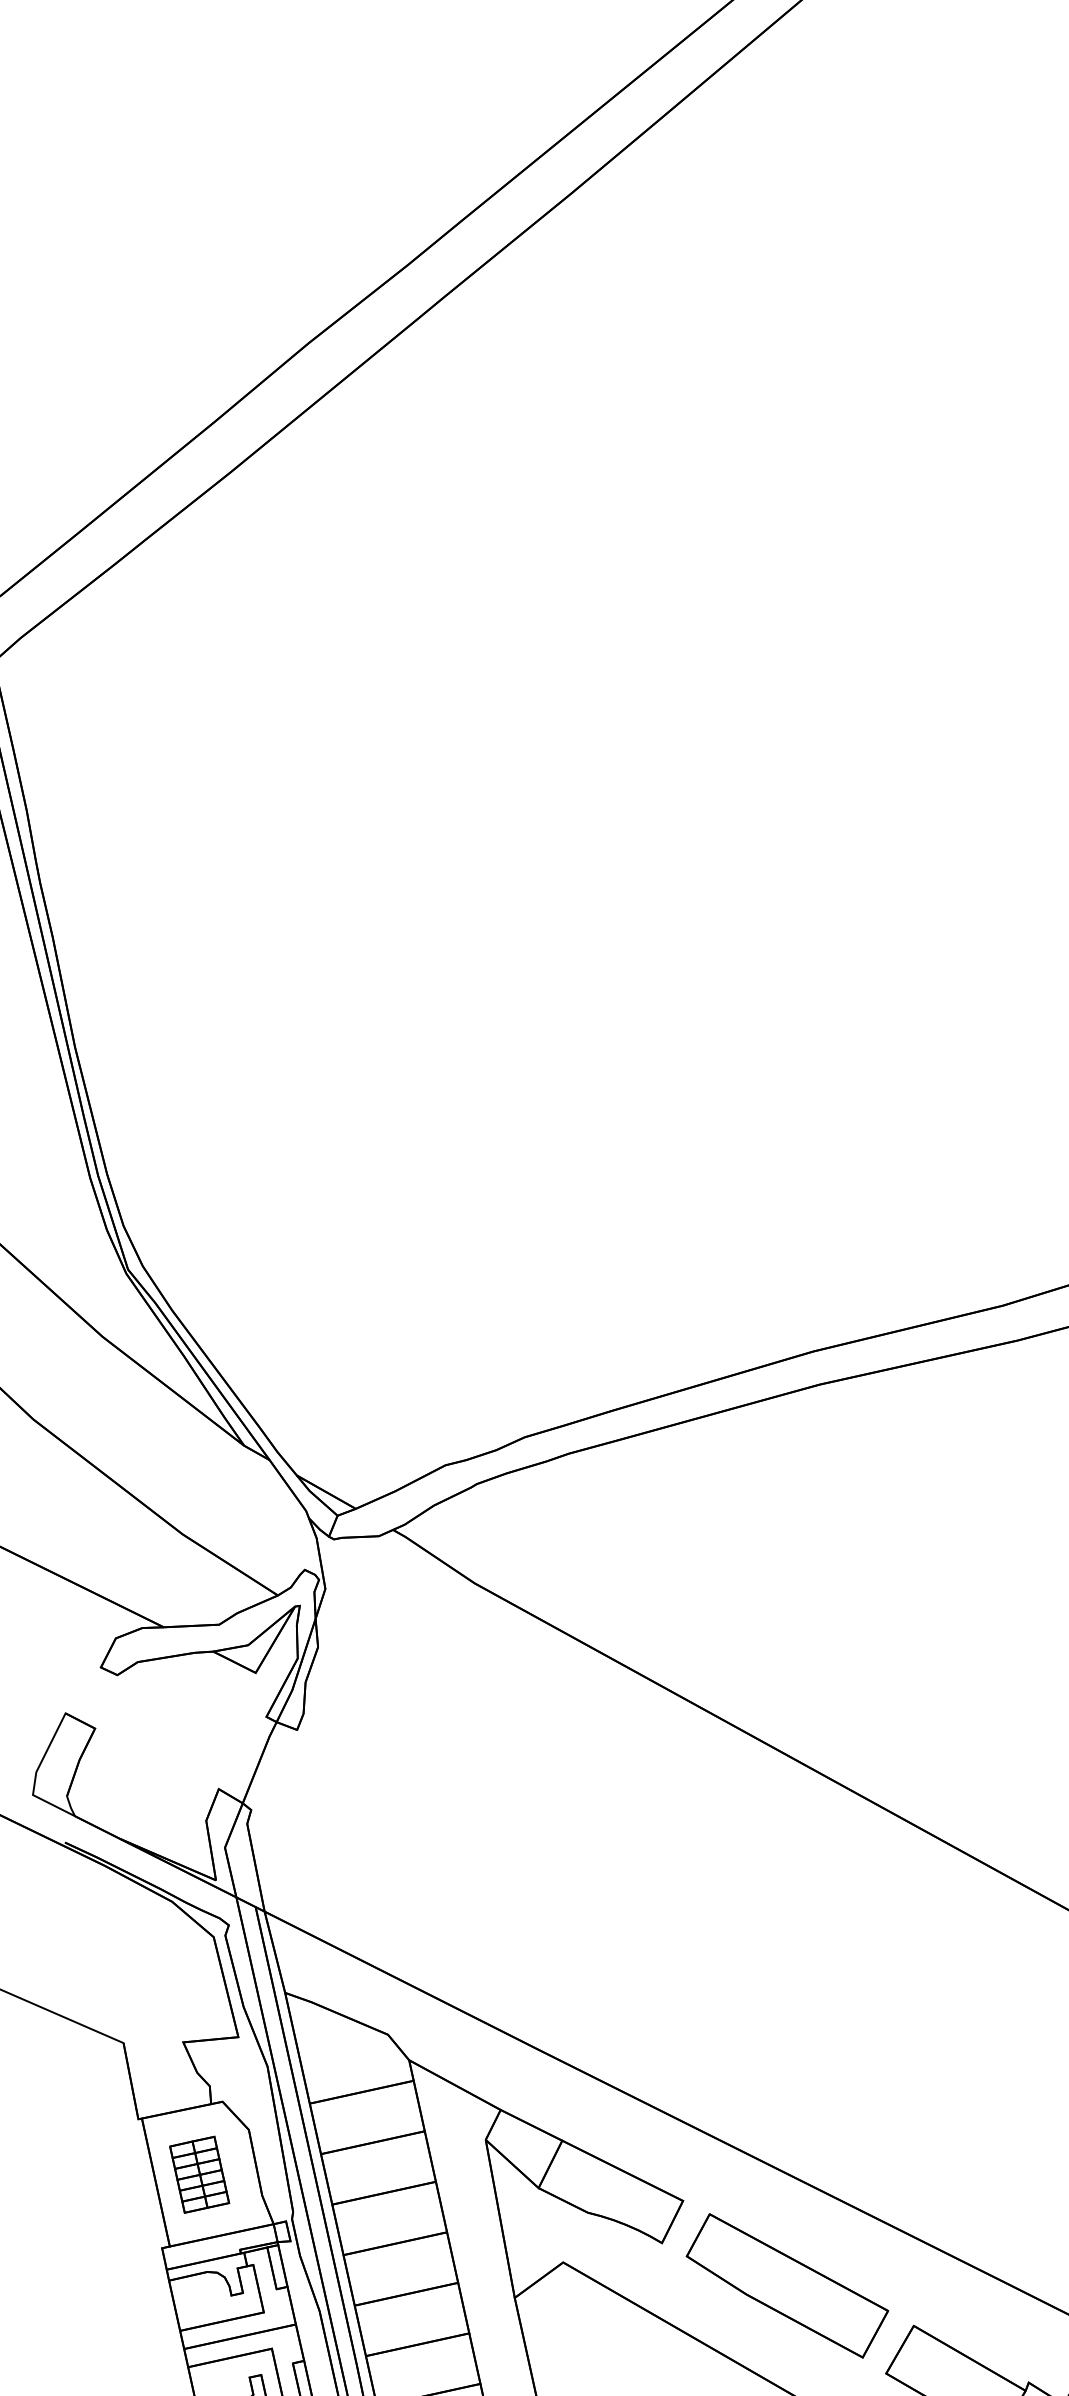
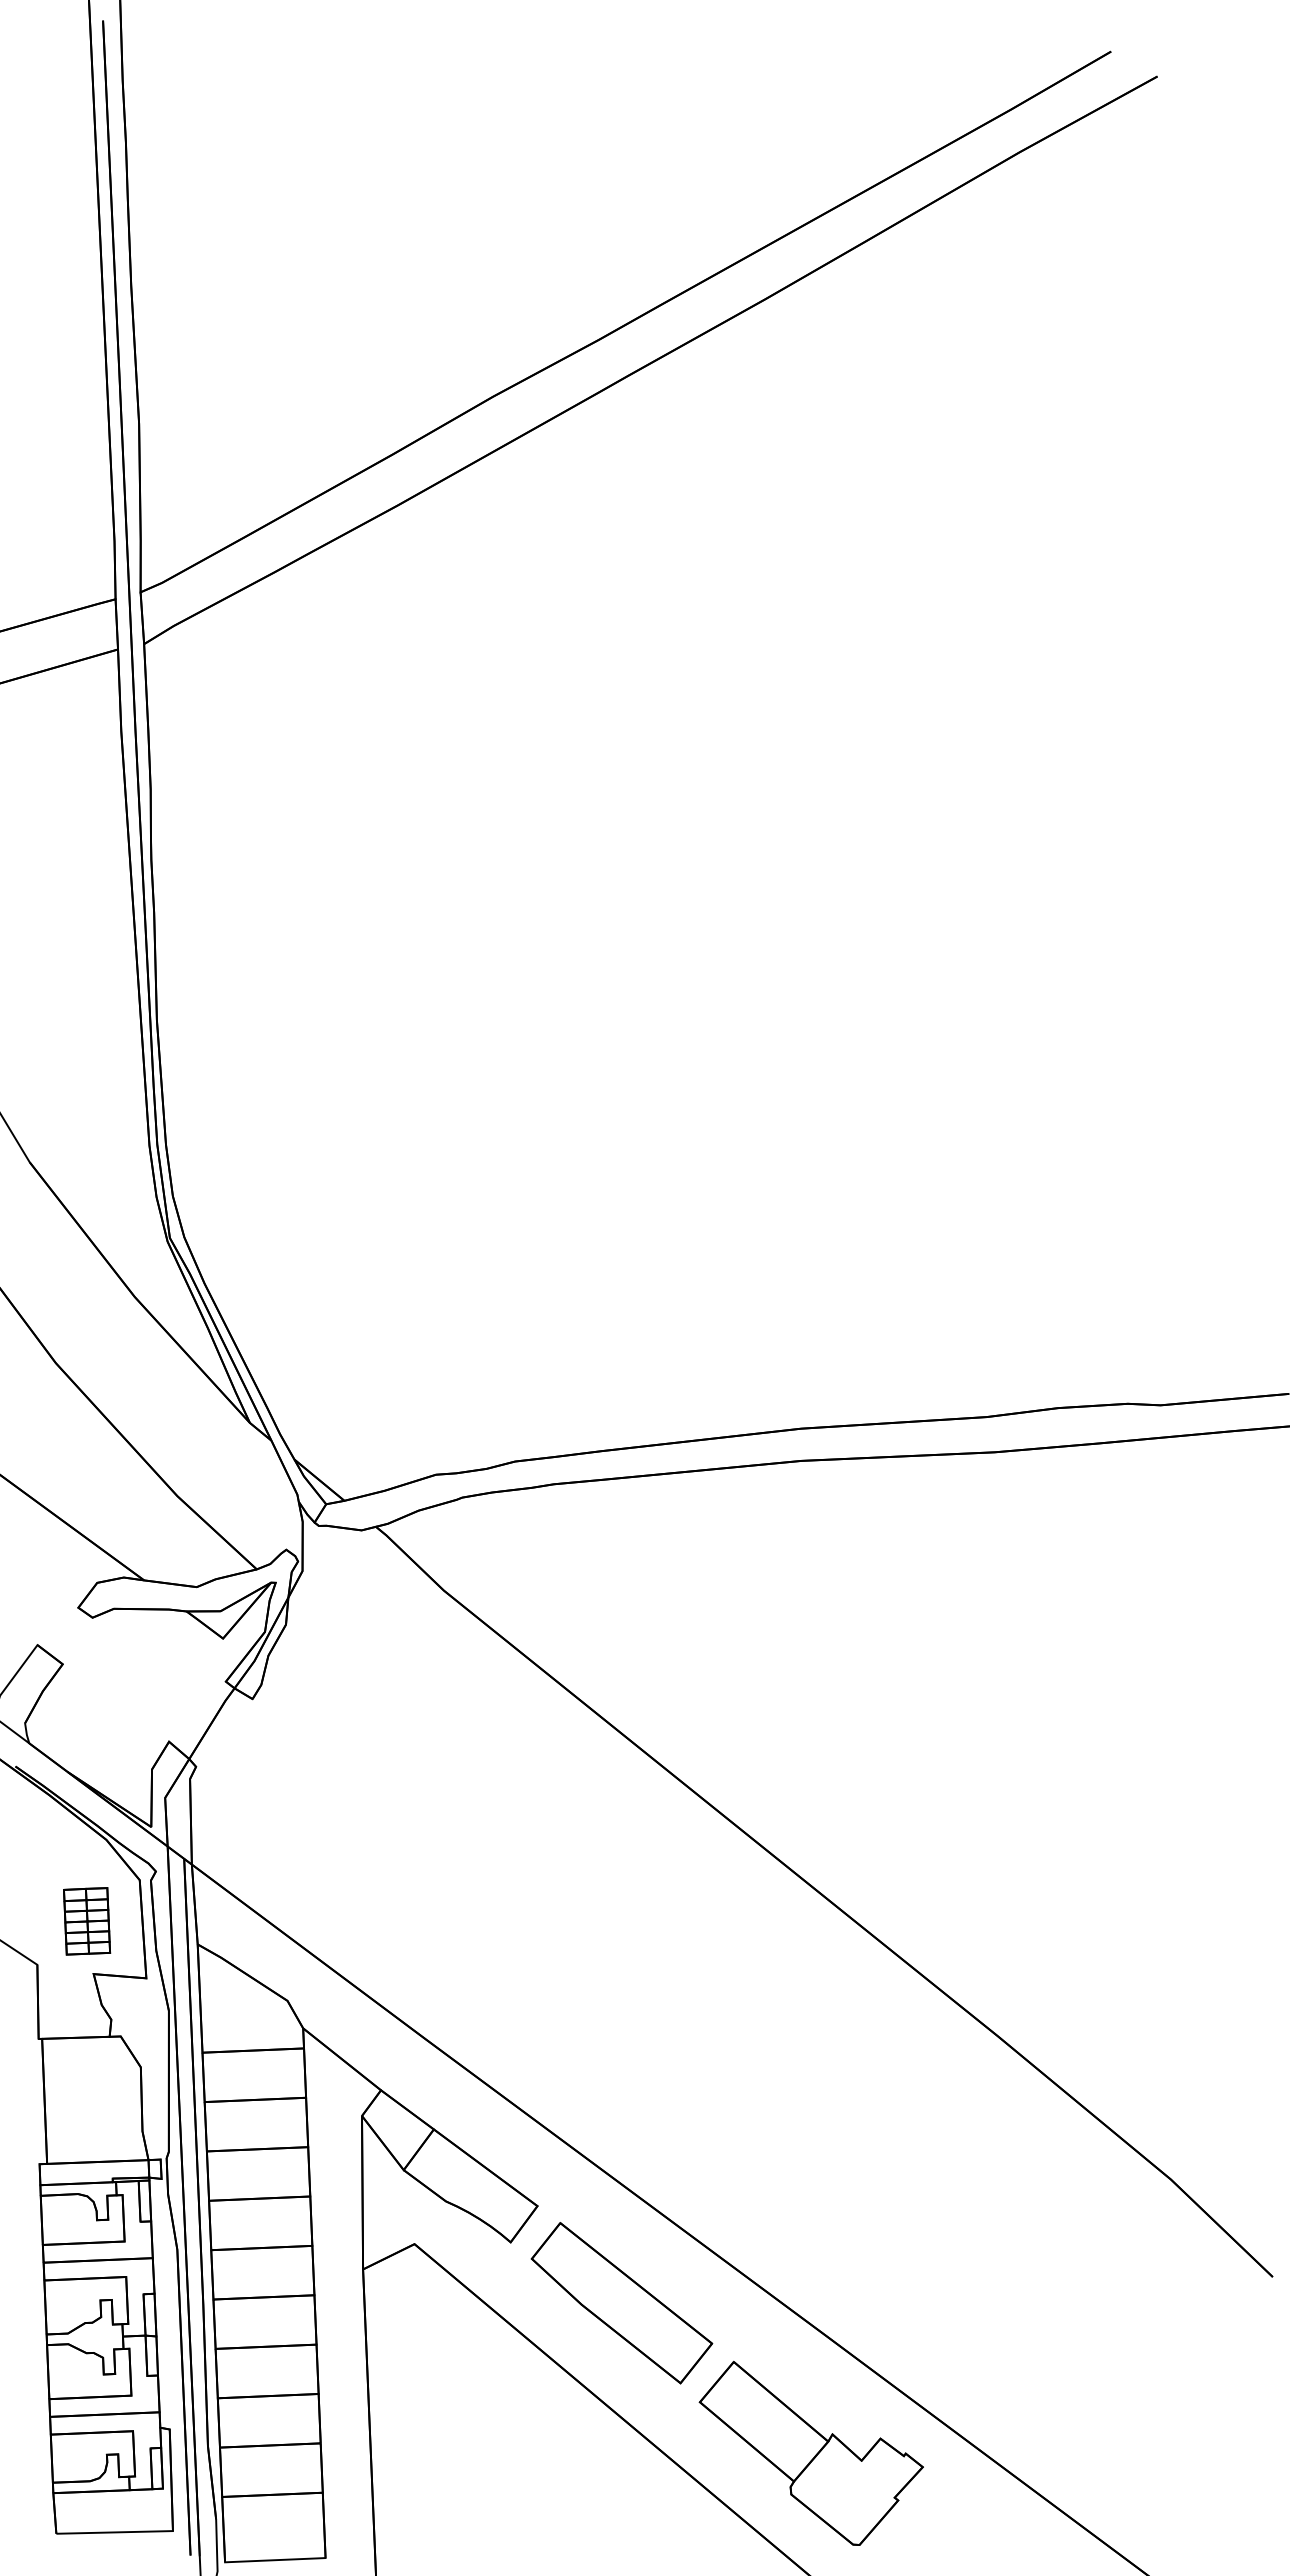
part: (200, 2174) -> (87, 1921), moved

